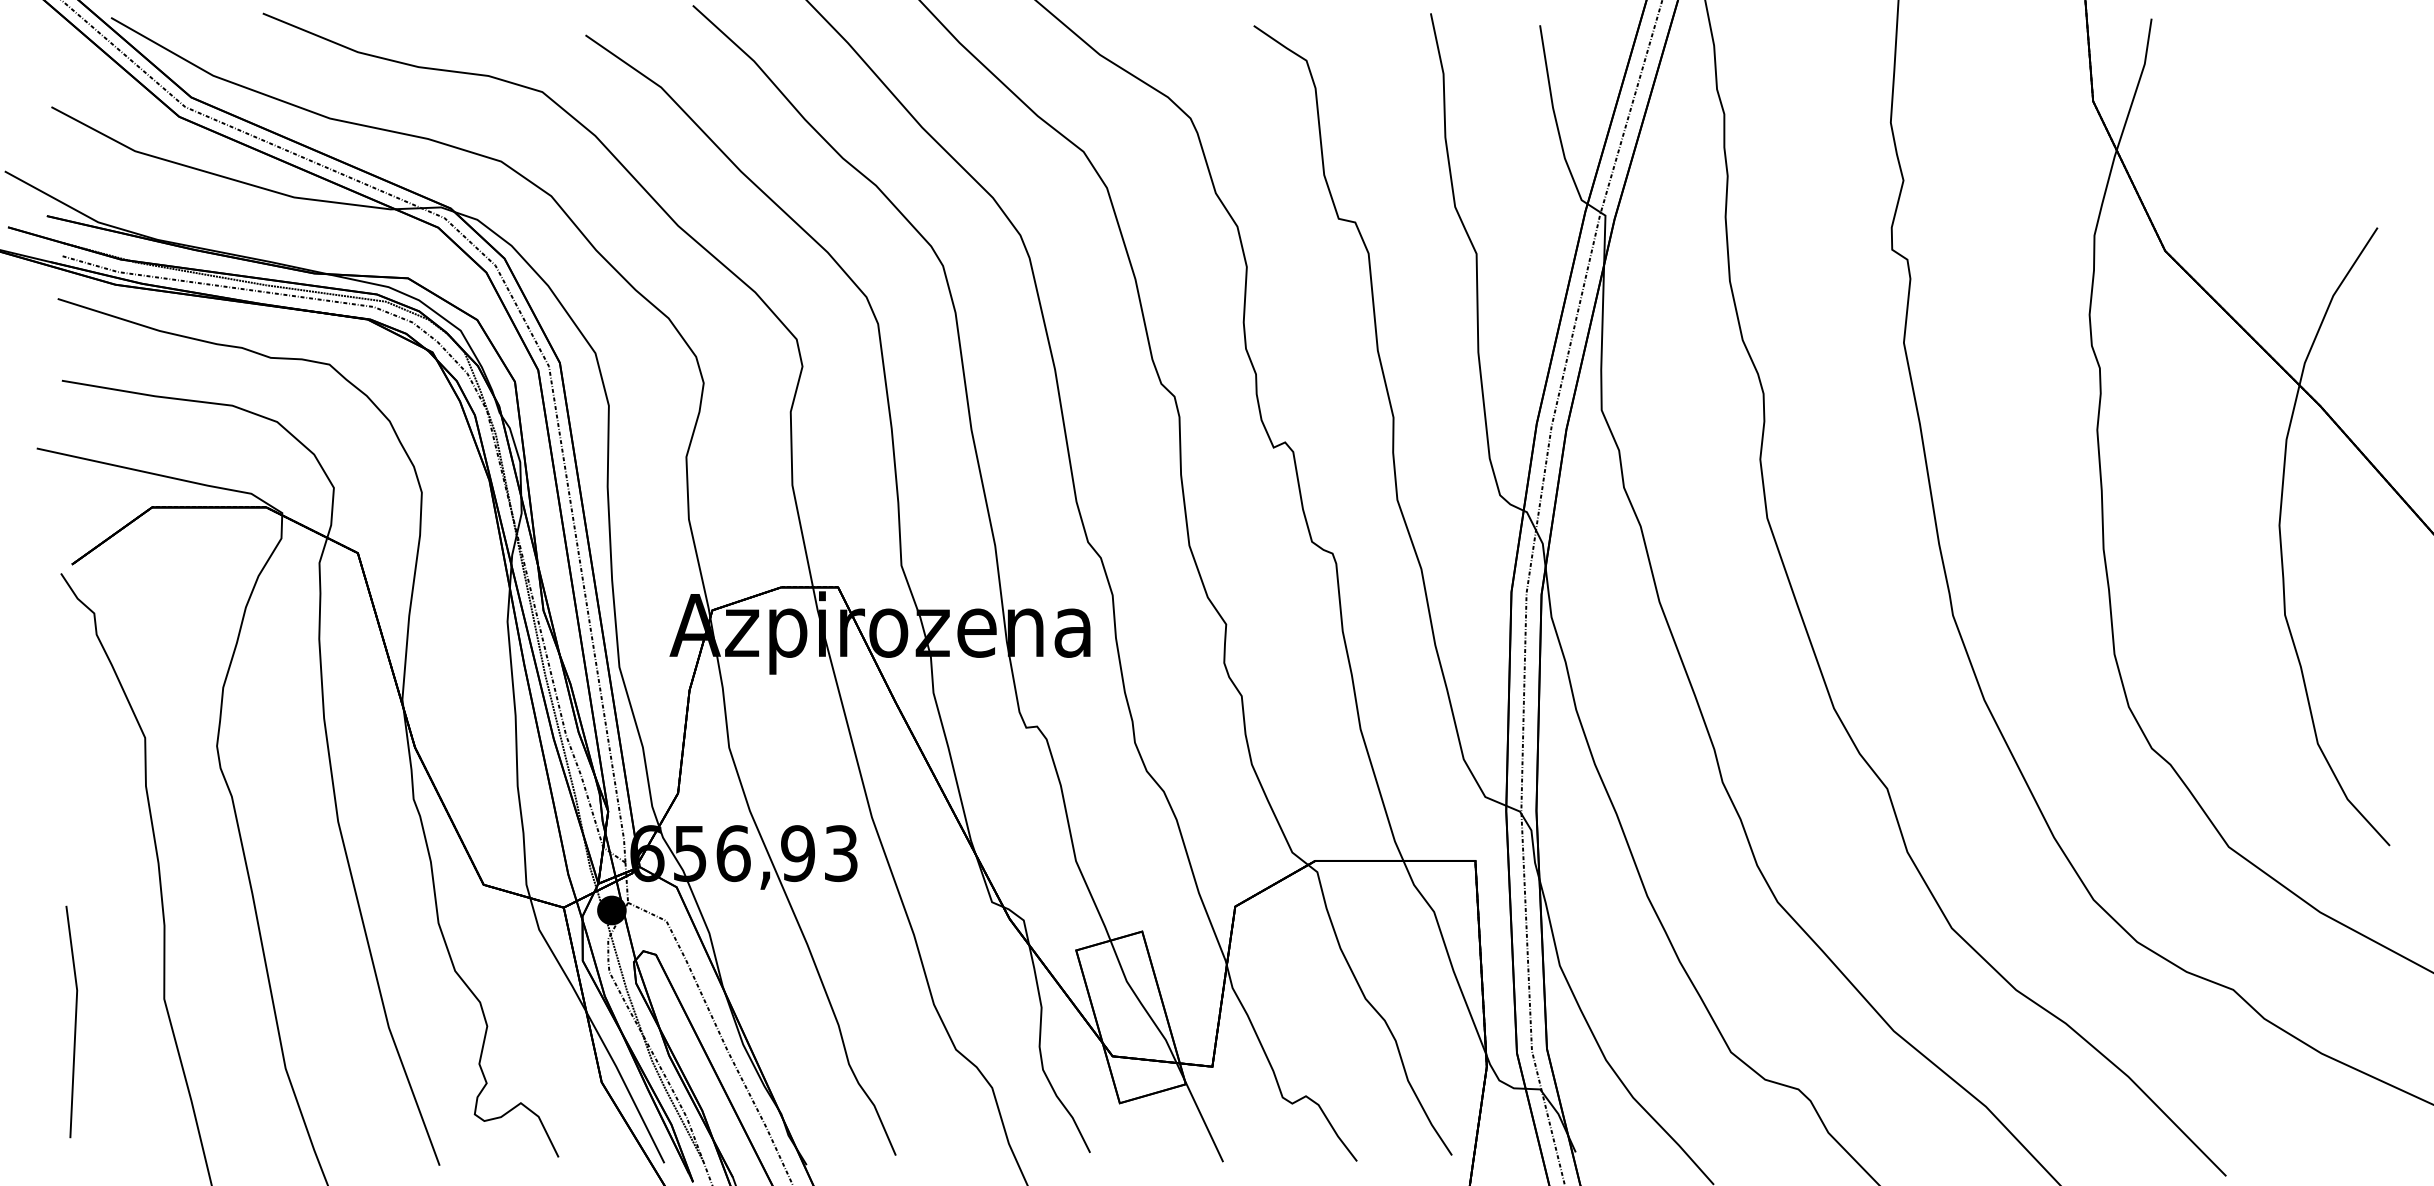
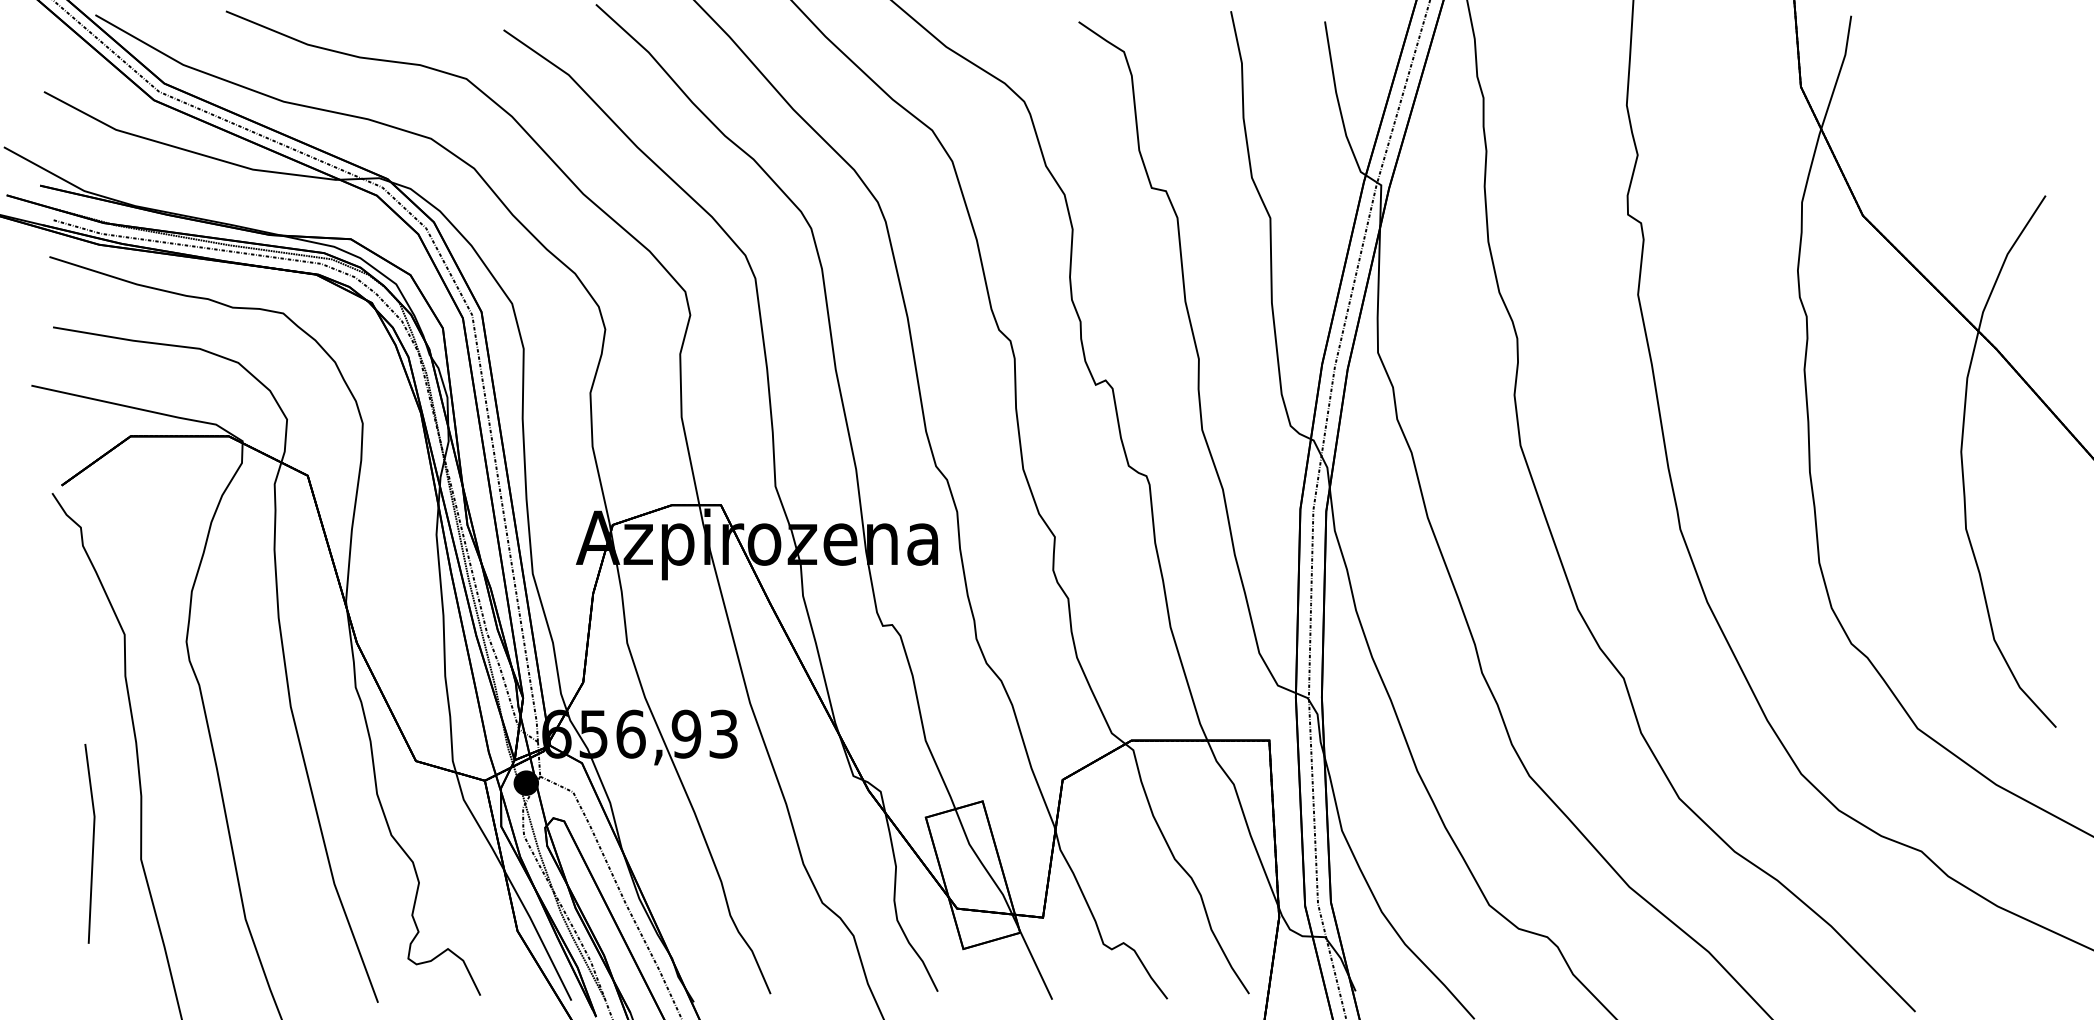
line: (74, 1021) -> (92, 843), moved

